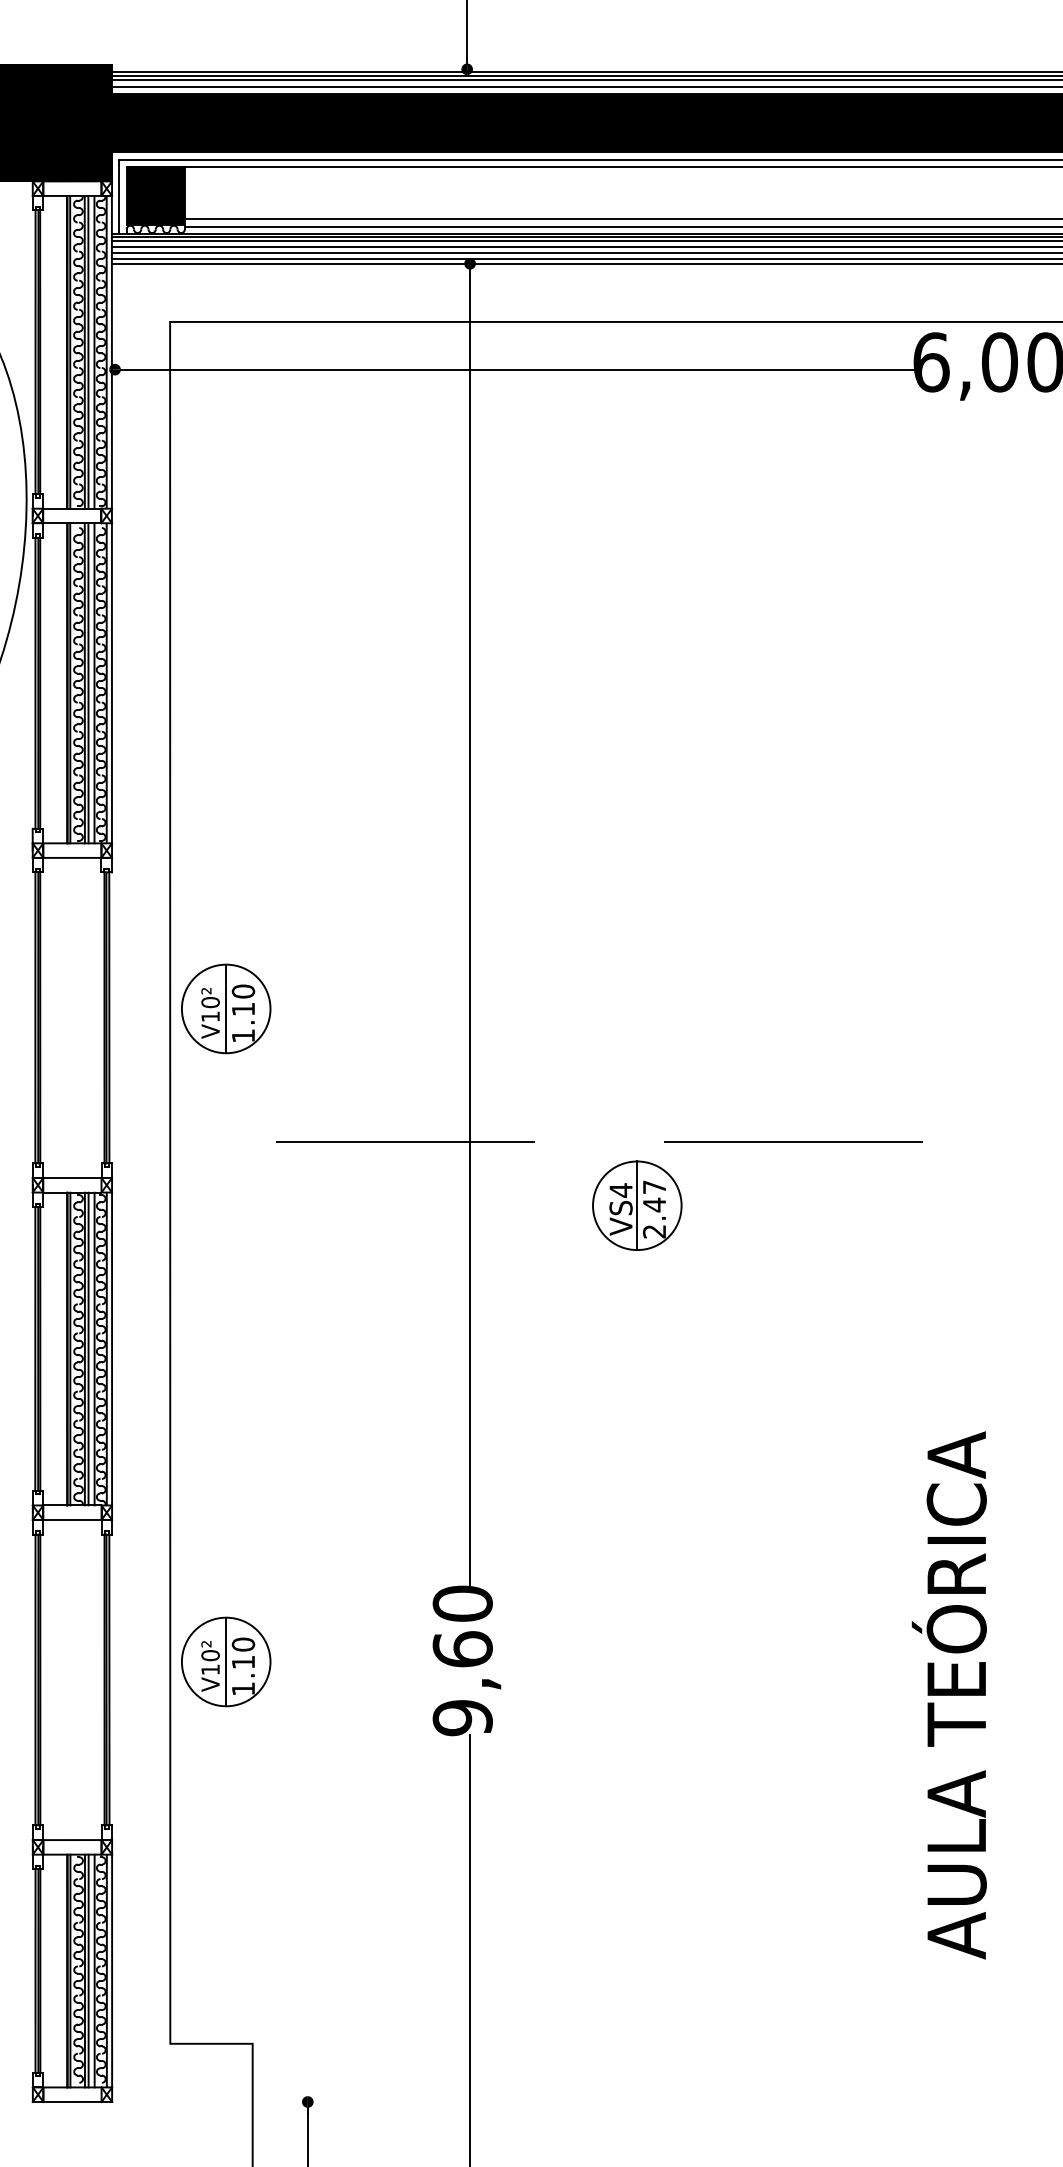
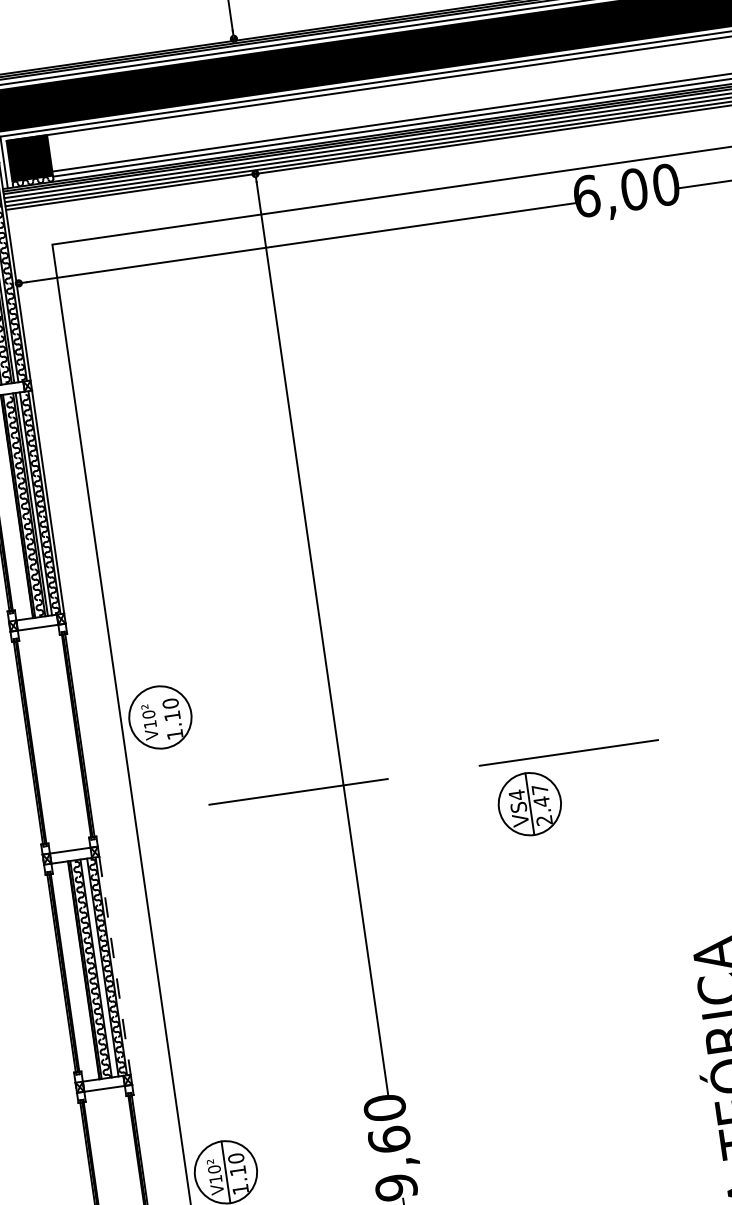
line: (226, 1008) -> (160, 717), removed
part: (637, 1205) -> (529, 803), moved
line: (88, 1348) -> (98, 967), removed
line: (112, 1349) -> (115, 966), solid -> dashed

